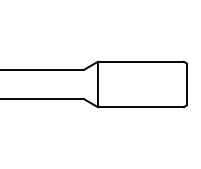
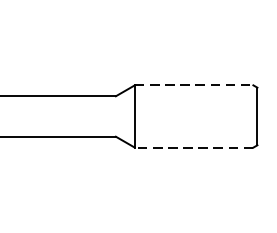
line: (141, 61) -> (194, 84), solid -> dashed
line: (140, 107) -> (193, 148), solid -> dashed

